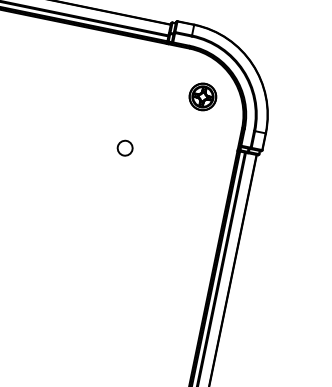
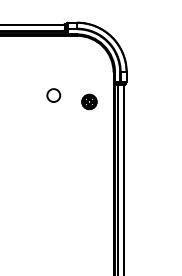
part: (203, 96) -> (89, 101), moved
circle: (124, 148) -> (53, 95), size x1.6

